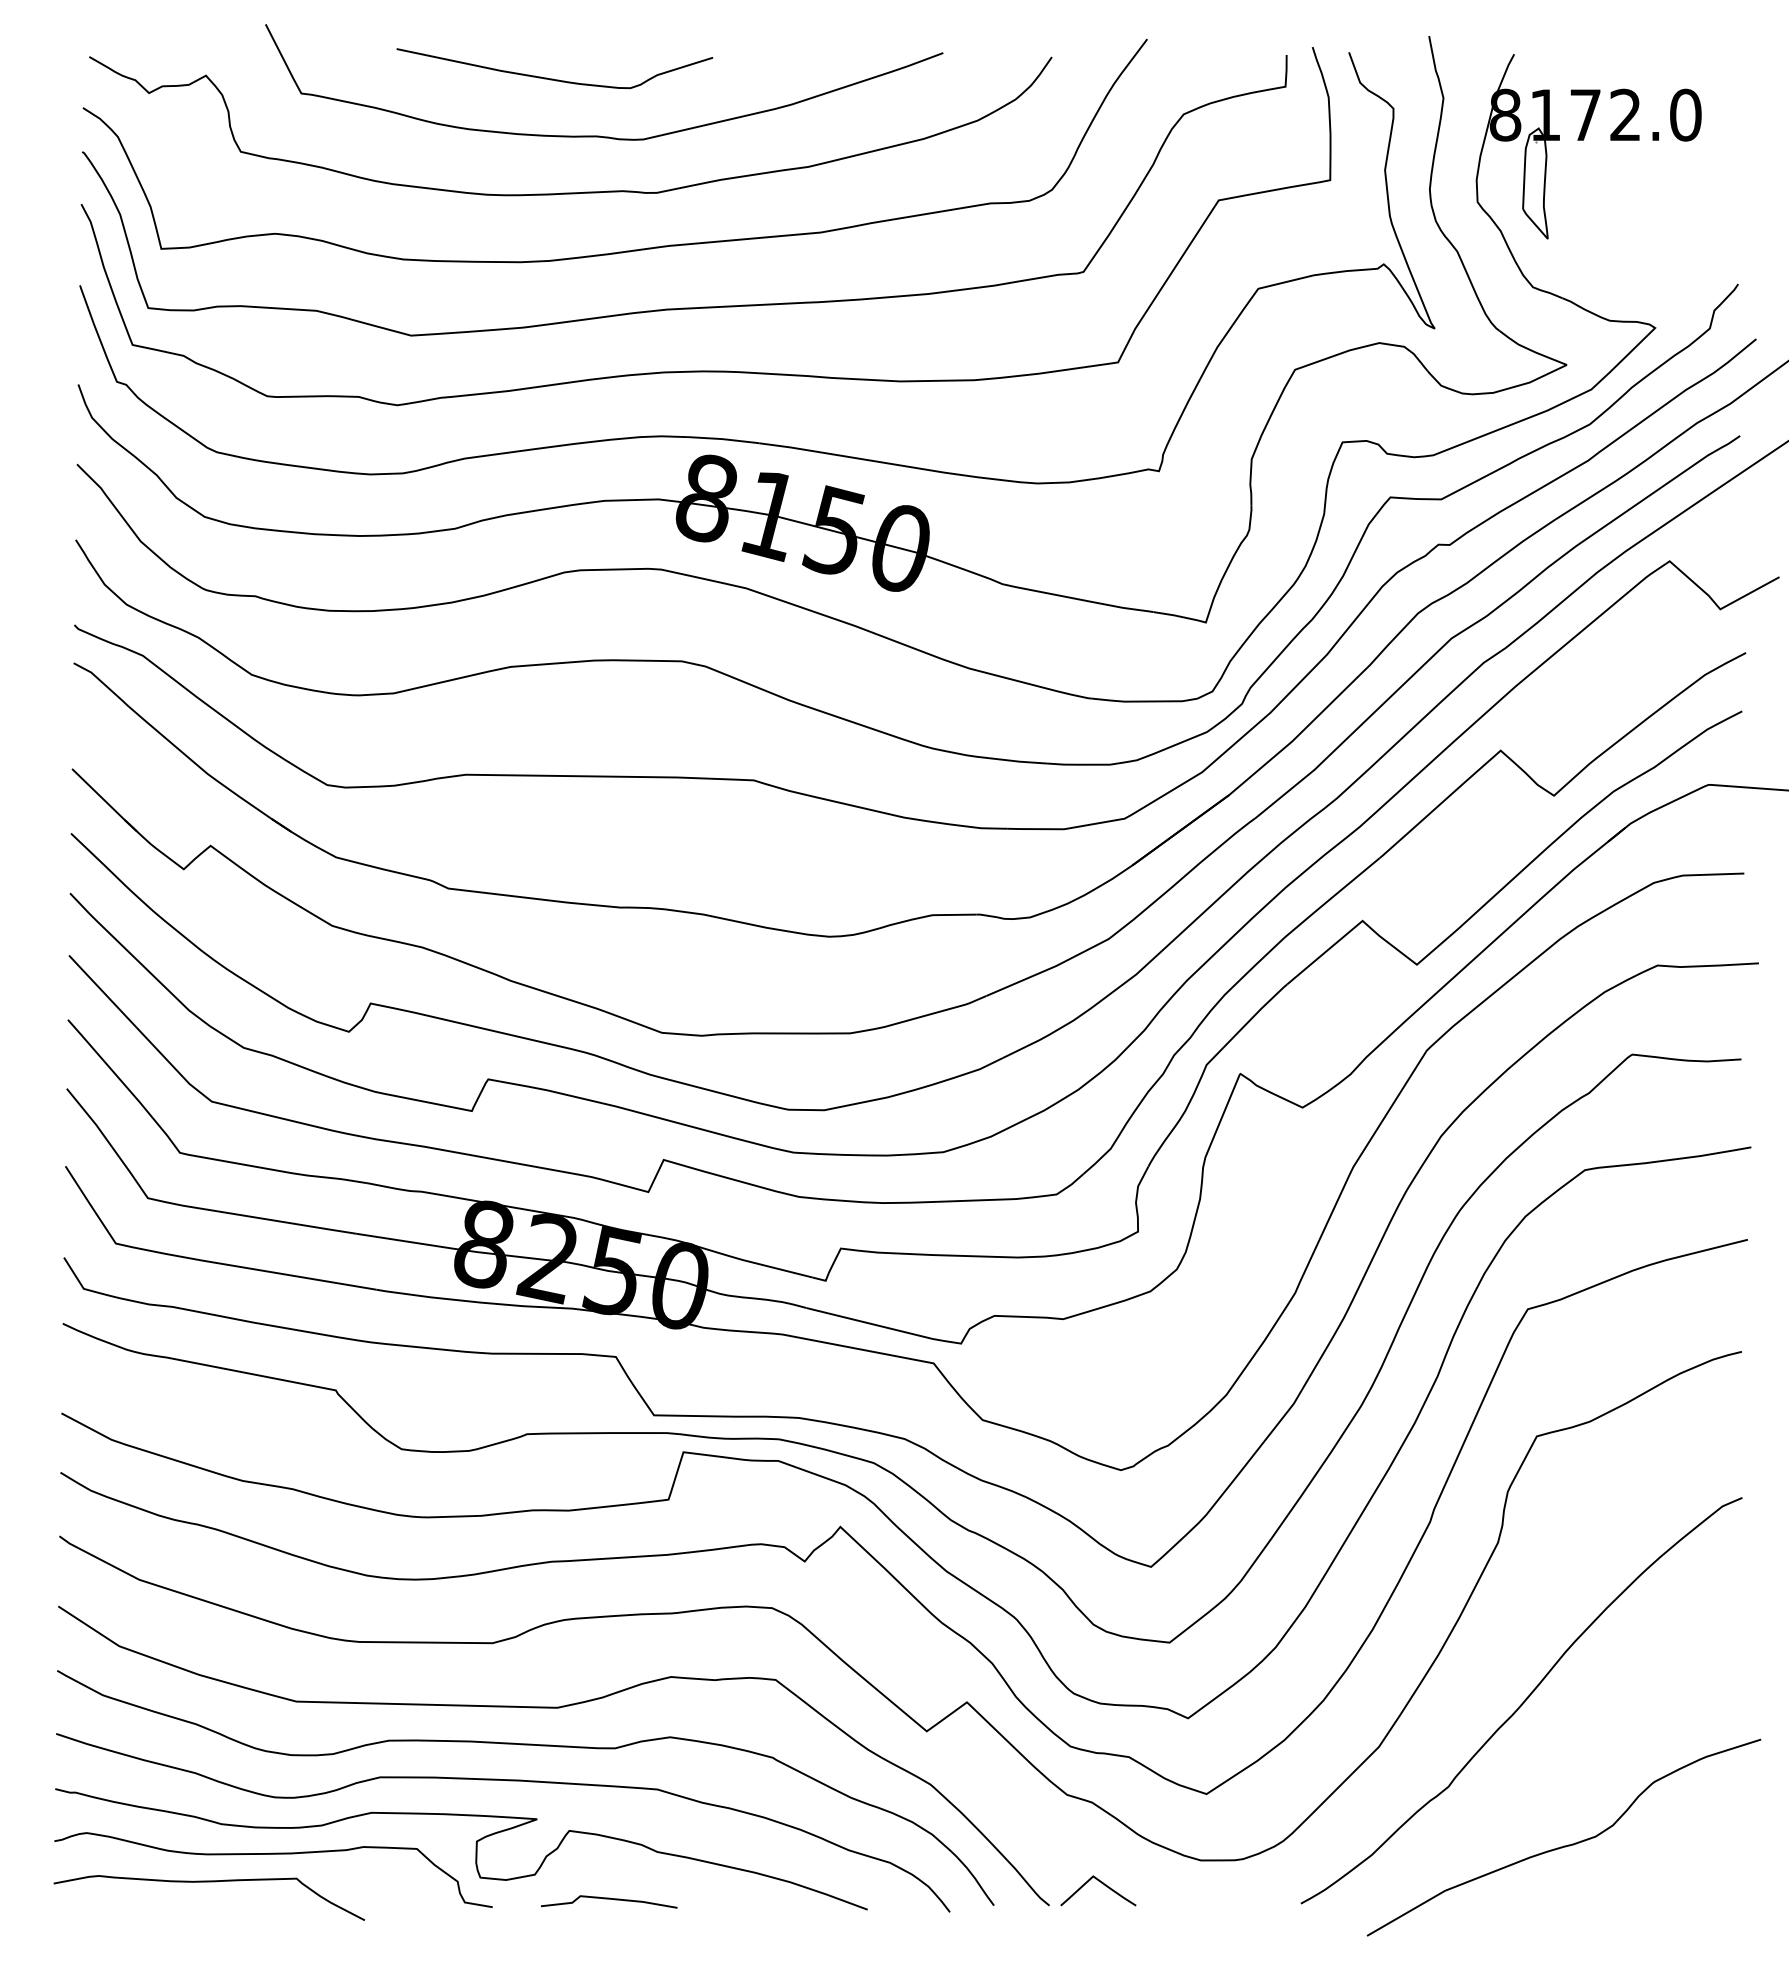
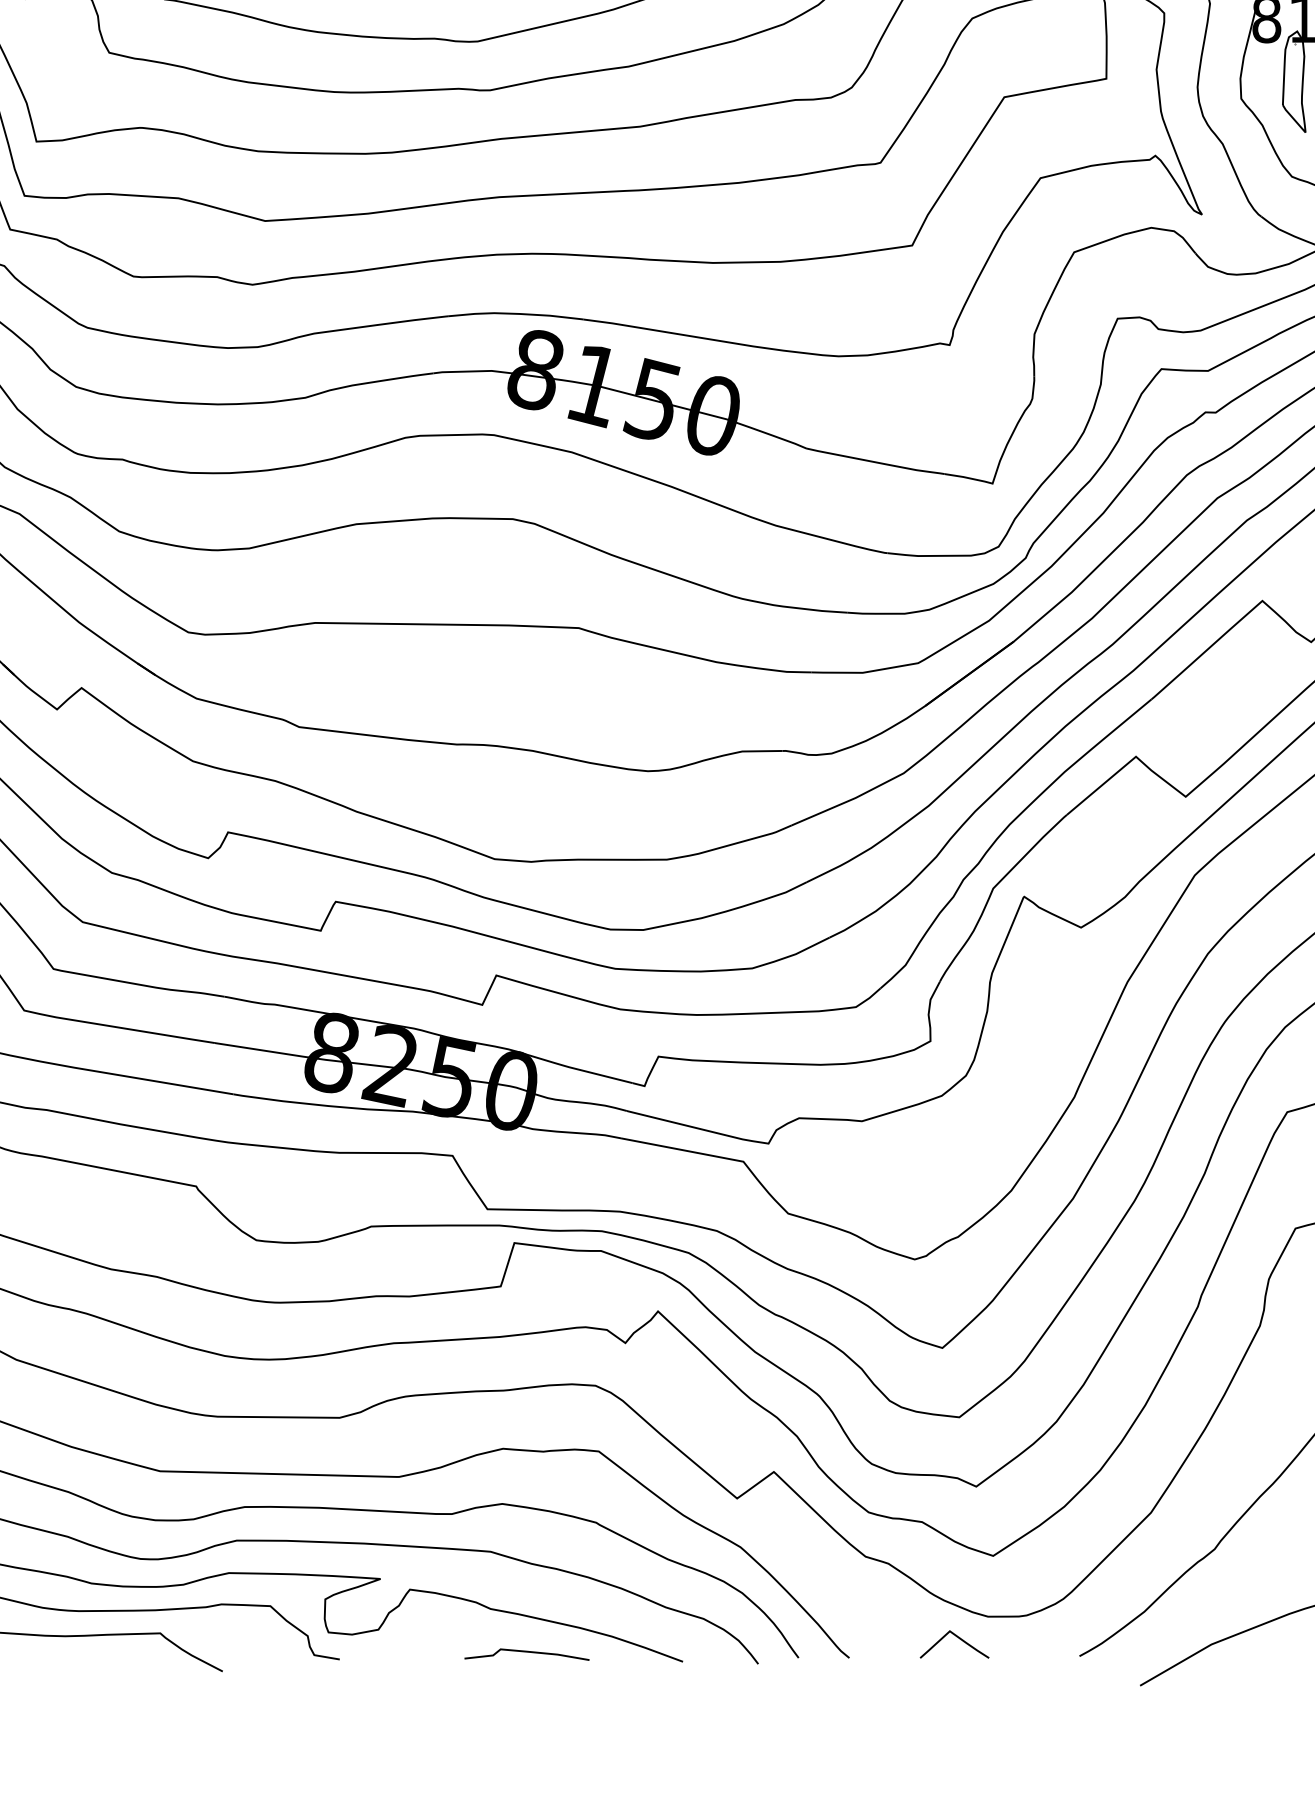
curve: (1102, 1884) -> (958, 1638), moved
curve: (609, 1899) -> (527, 1652), moved

